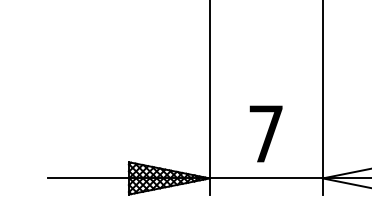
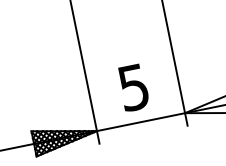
text: (265, 134) -> (133, 88), 7 -> 5

